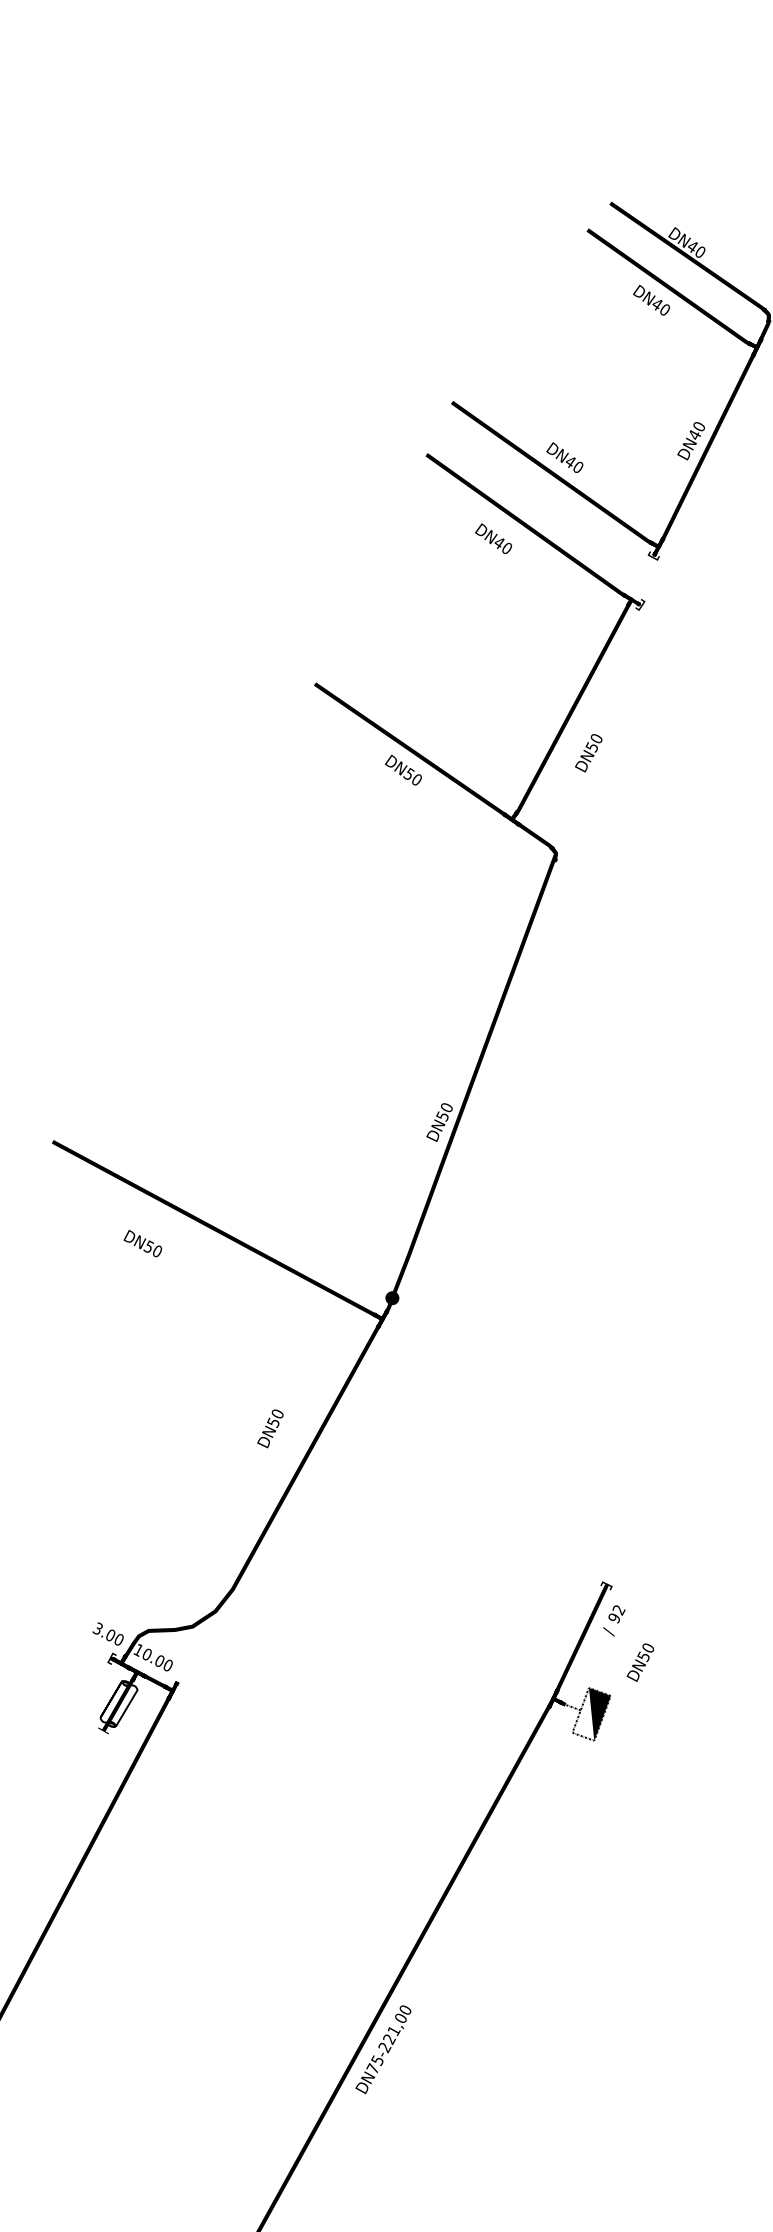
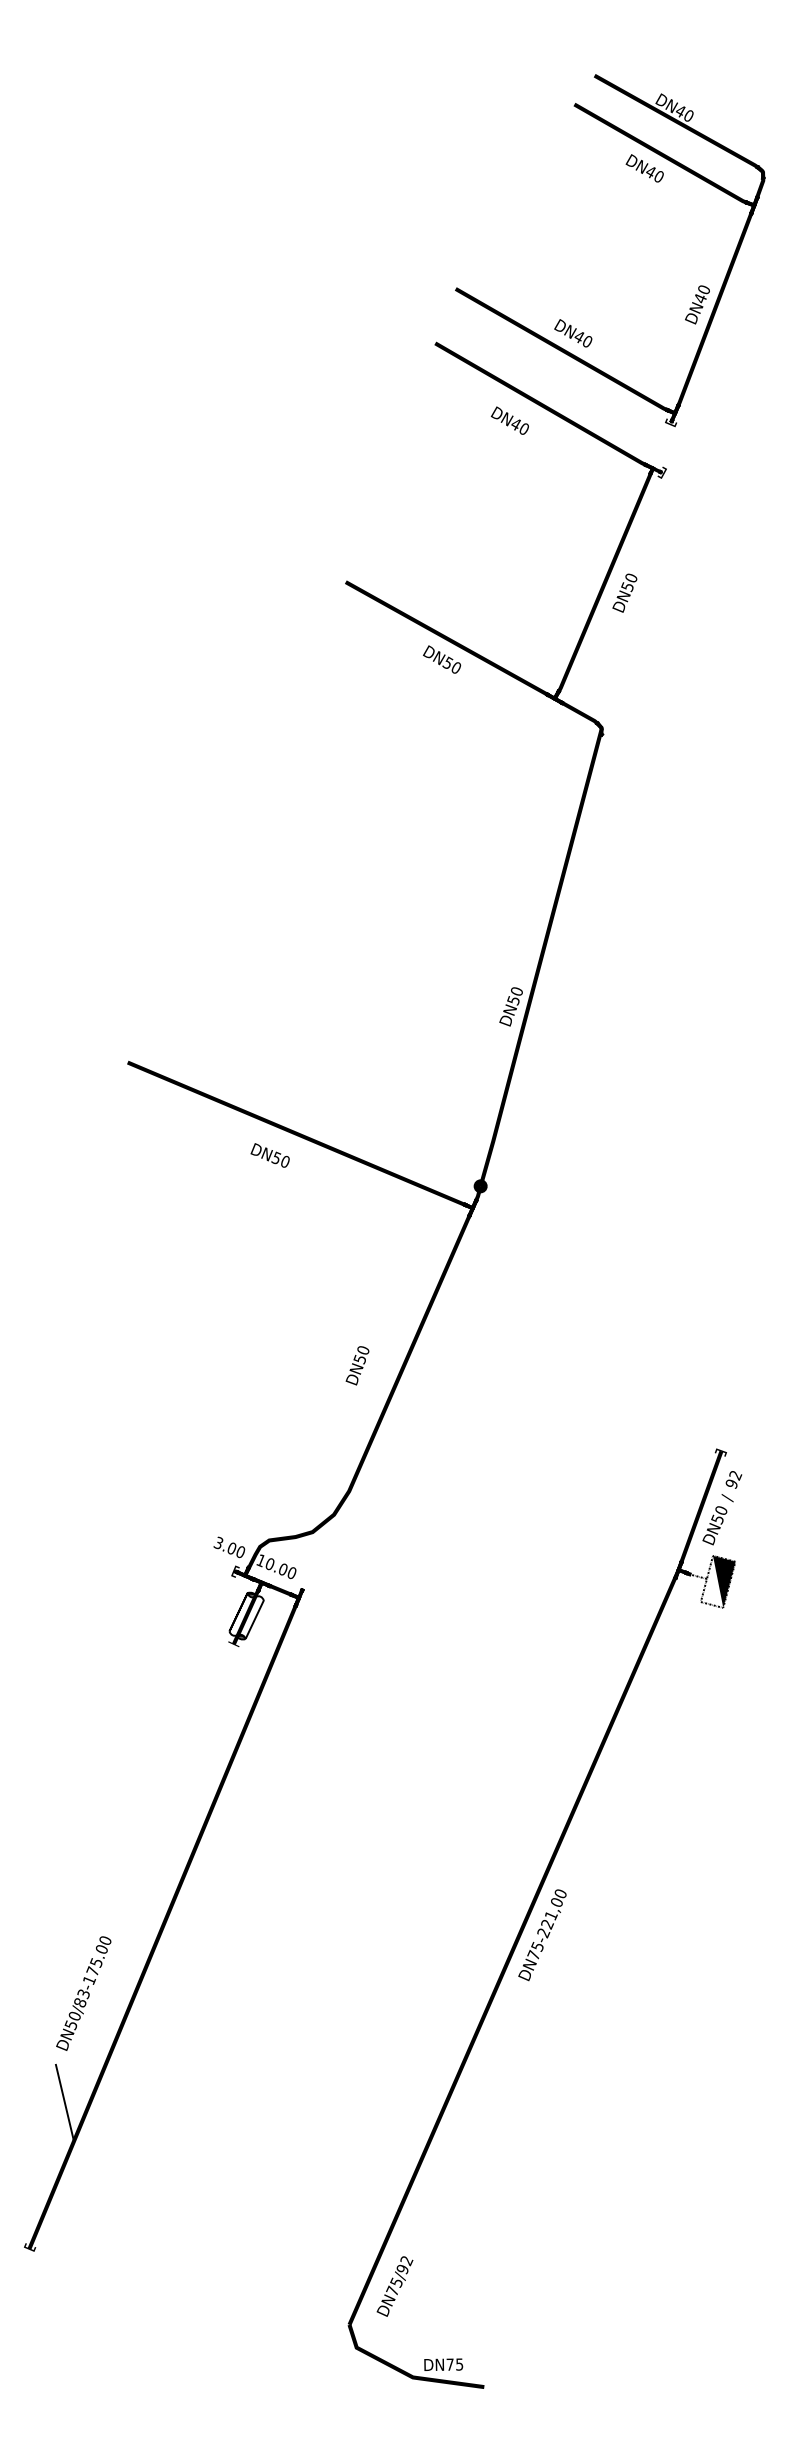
text: (588, 752) -> (624, 592), moved
text: (142, 1243) -> (269, 1155), moved
text: (270, 1428) -> (357, 1365), moved
text: (640, 1662) -> (714, 1525), moved

